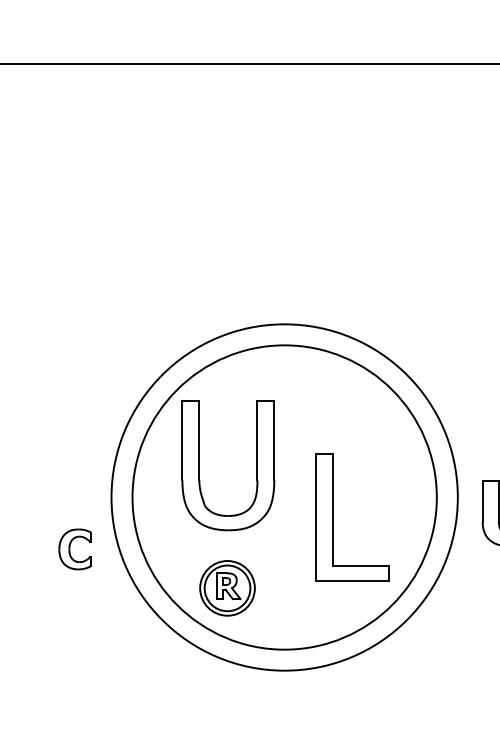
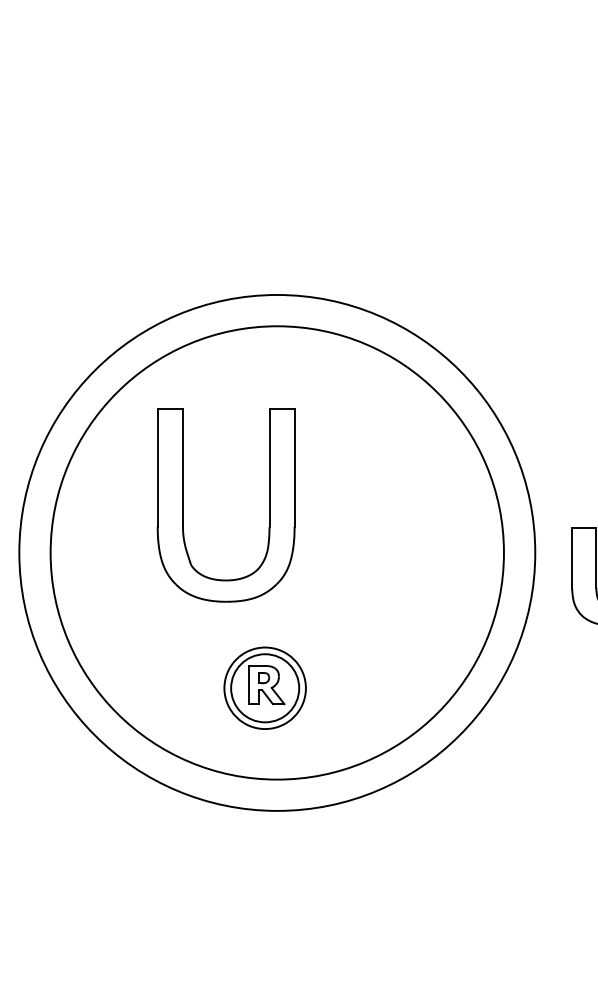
part: (256, 465) -> (268, 505), moved
part: (333, 517) -> (350, 582), removed
part: (227, 588) -> (265, 688), moved

